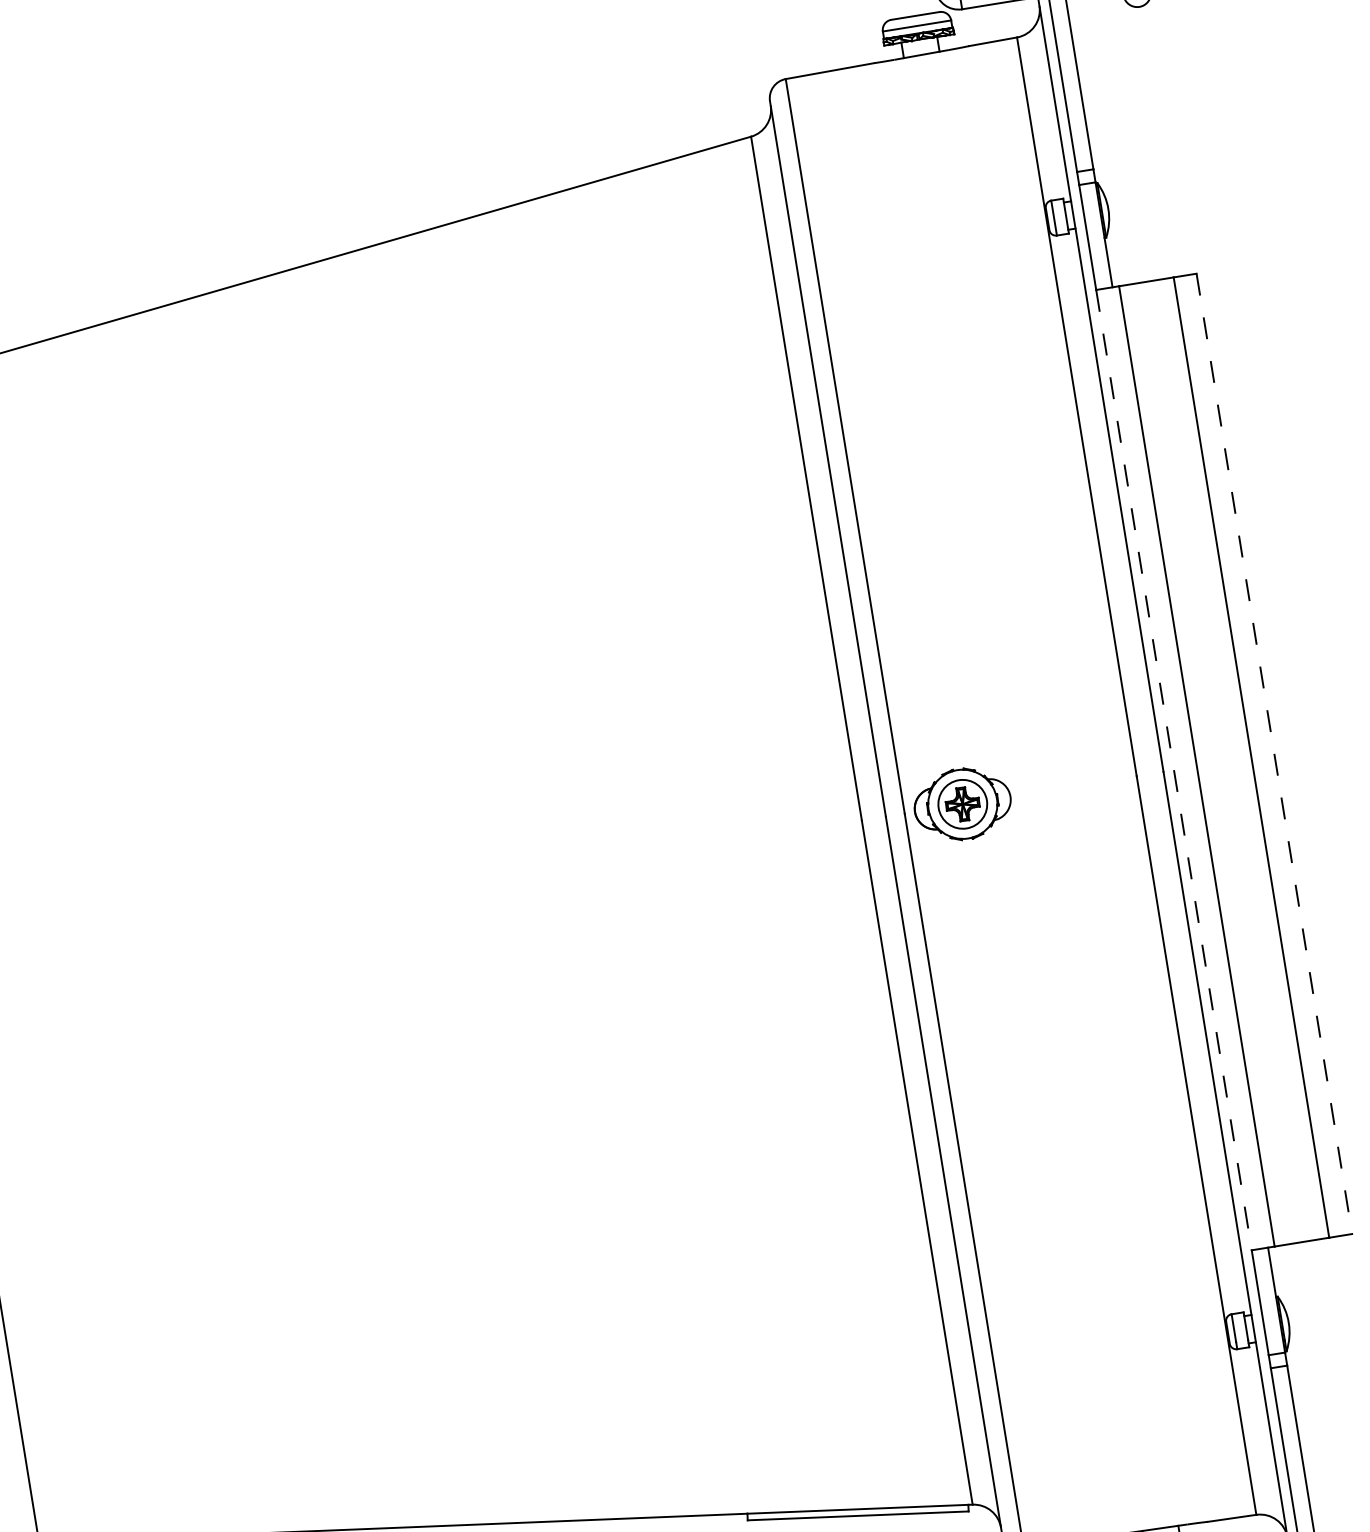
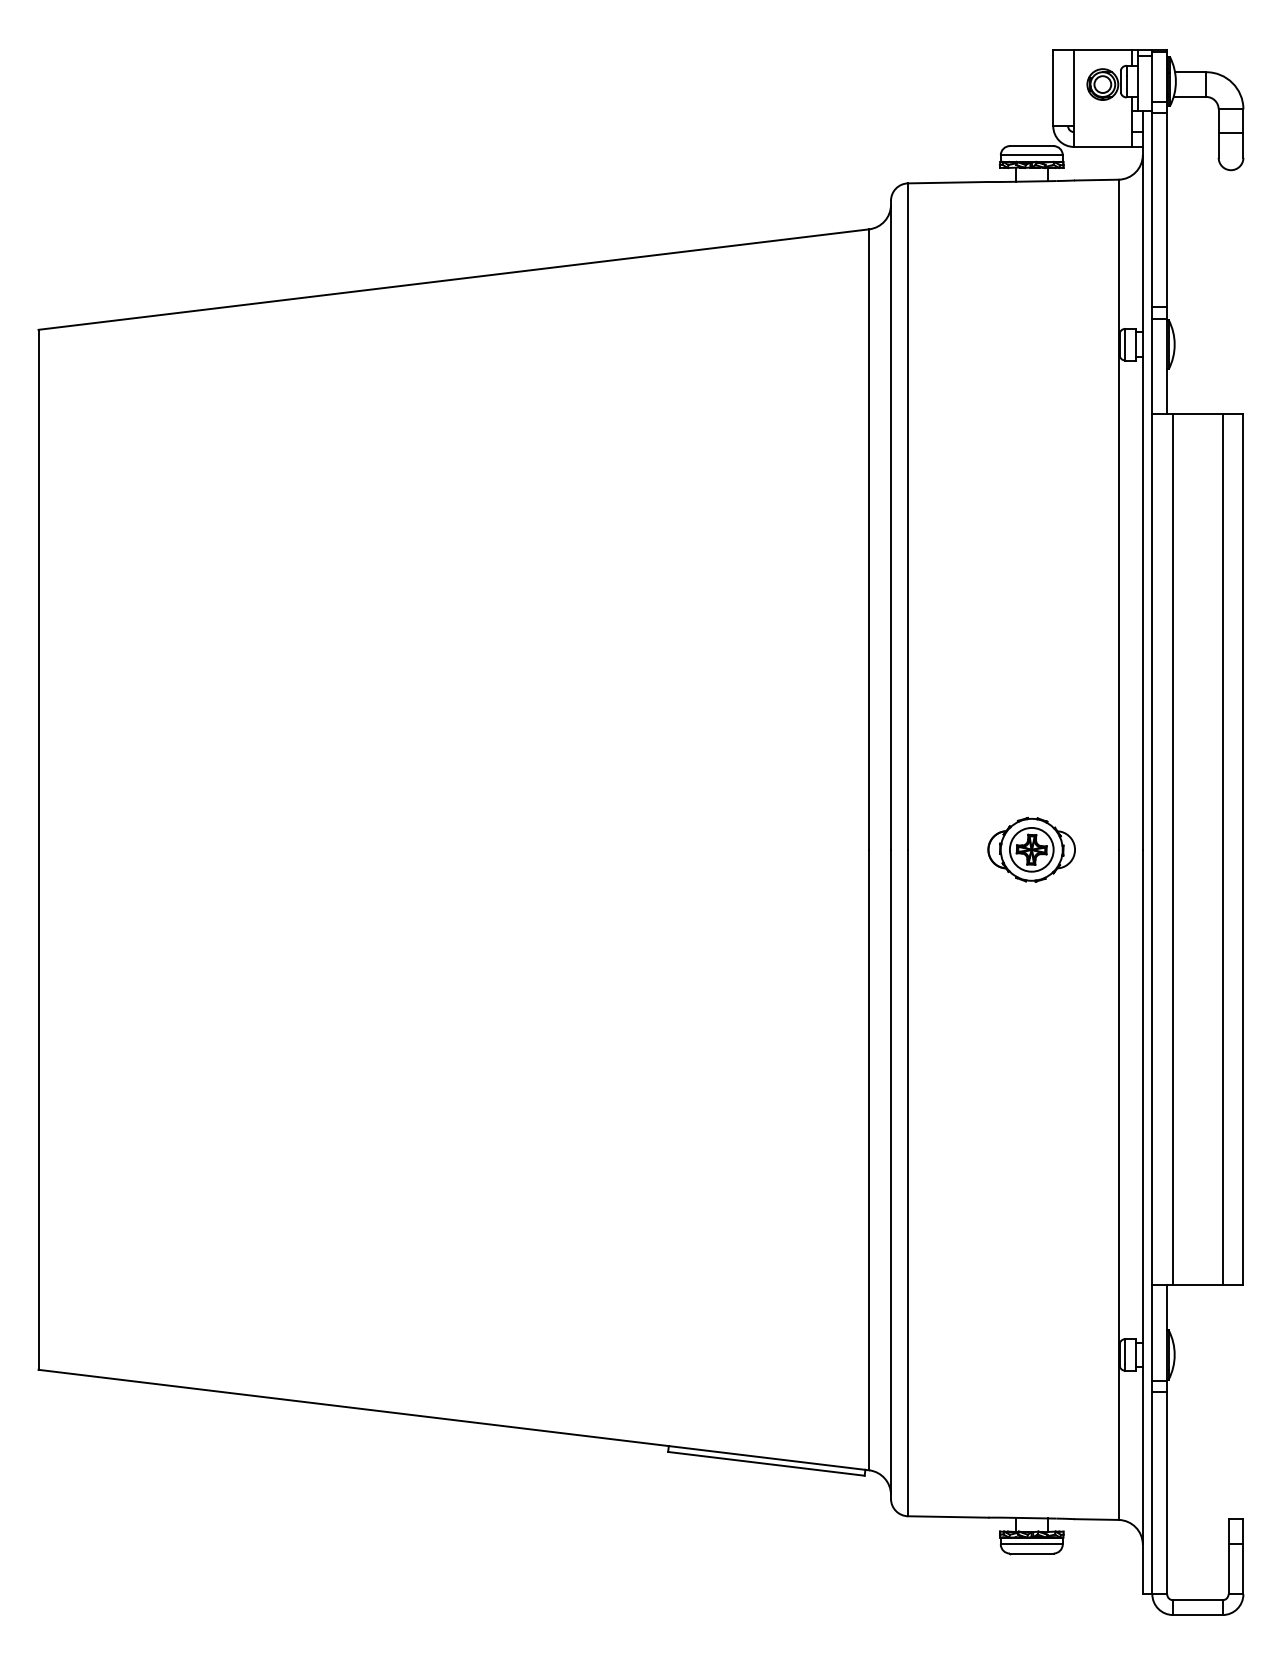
line: (1274, 753) -> (1243, 849), dashed -> solid
line: (1174, 769) -> (1152, 849), dashed -> solid
part: (962, 804) -> (1031, 849), moved

